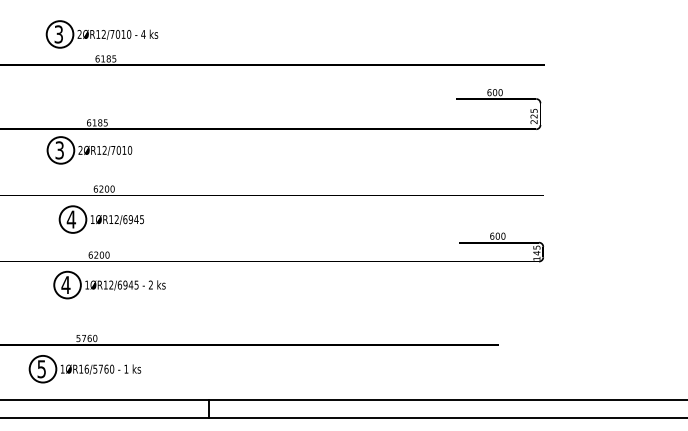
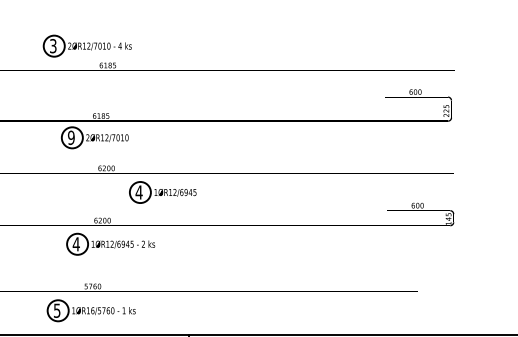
part: (101, 34) -> (87, 46), moved
text: (59, 150) -> (71, 137), 3 -> 9
part: (100, 219) -> (162, 192), moved

